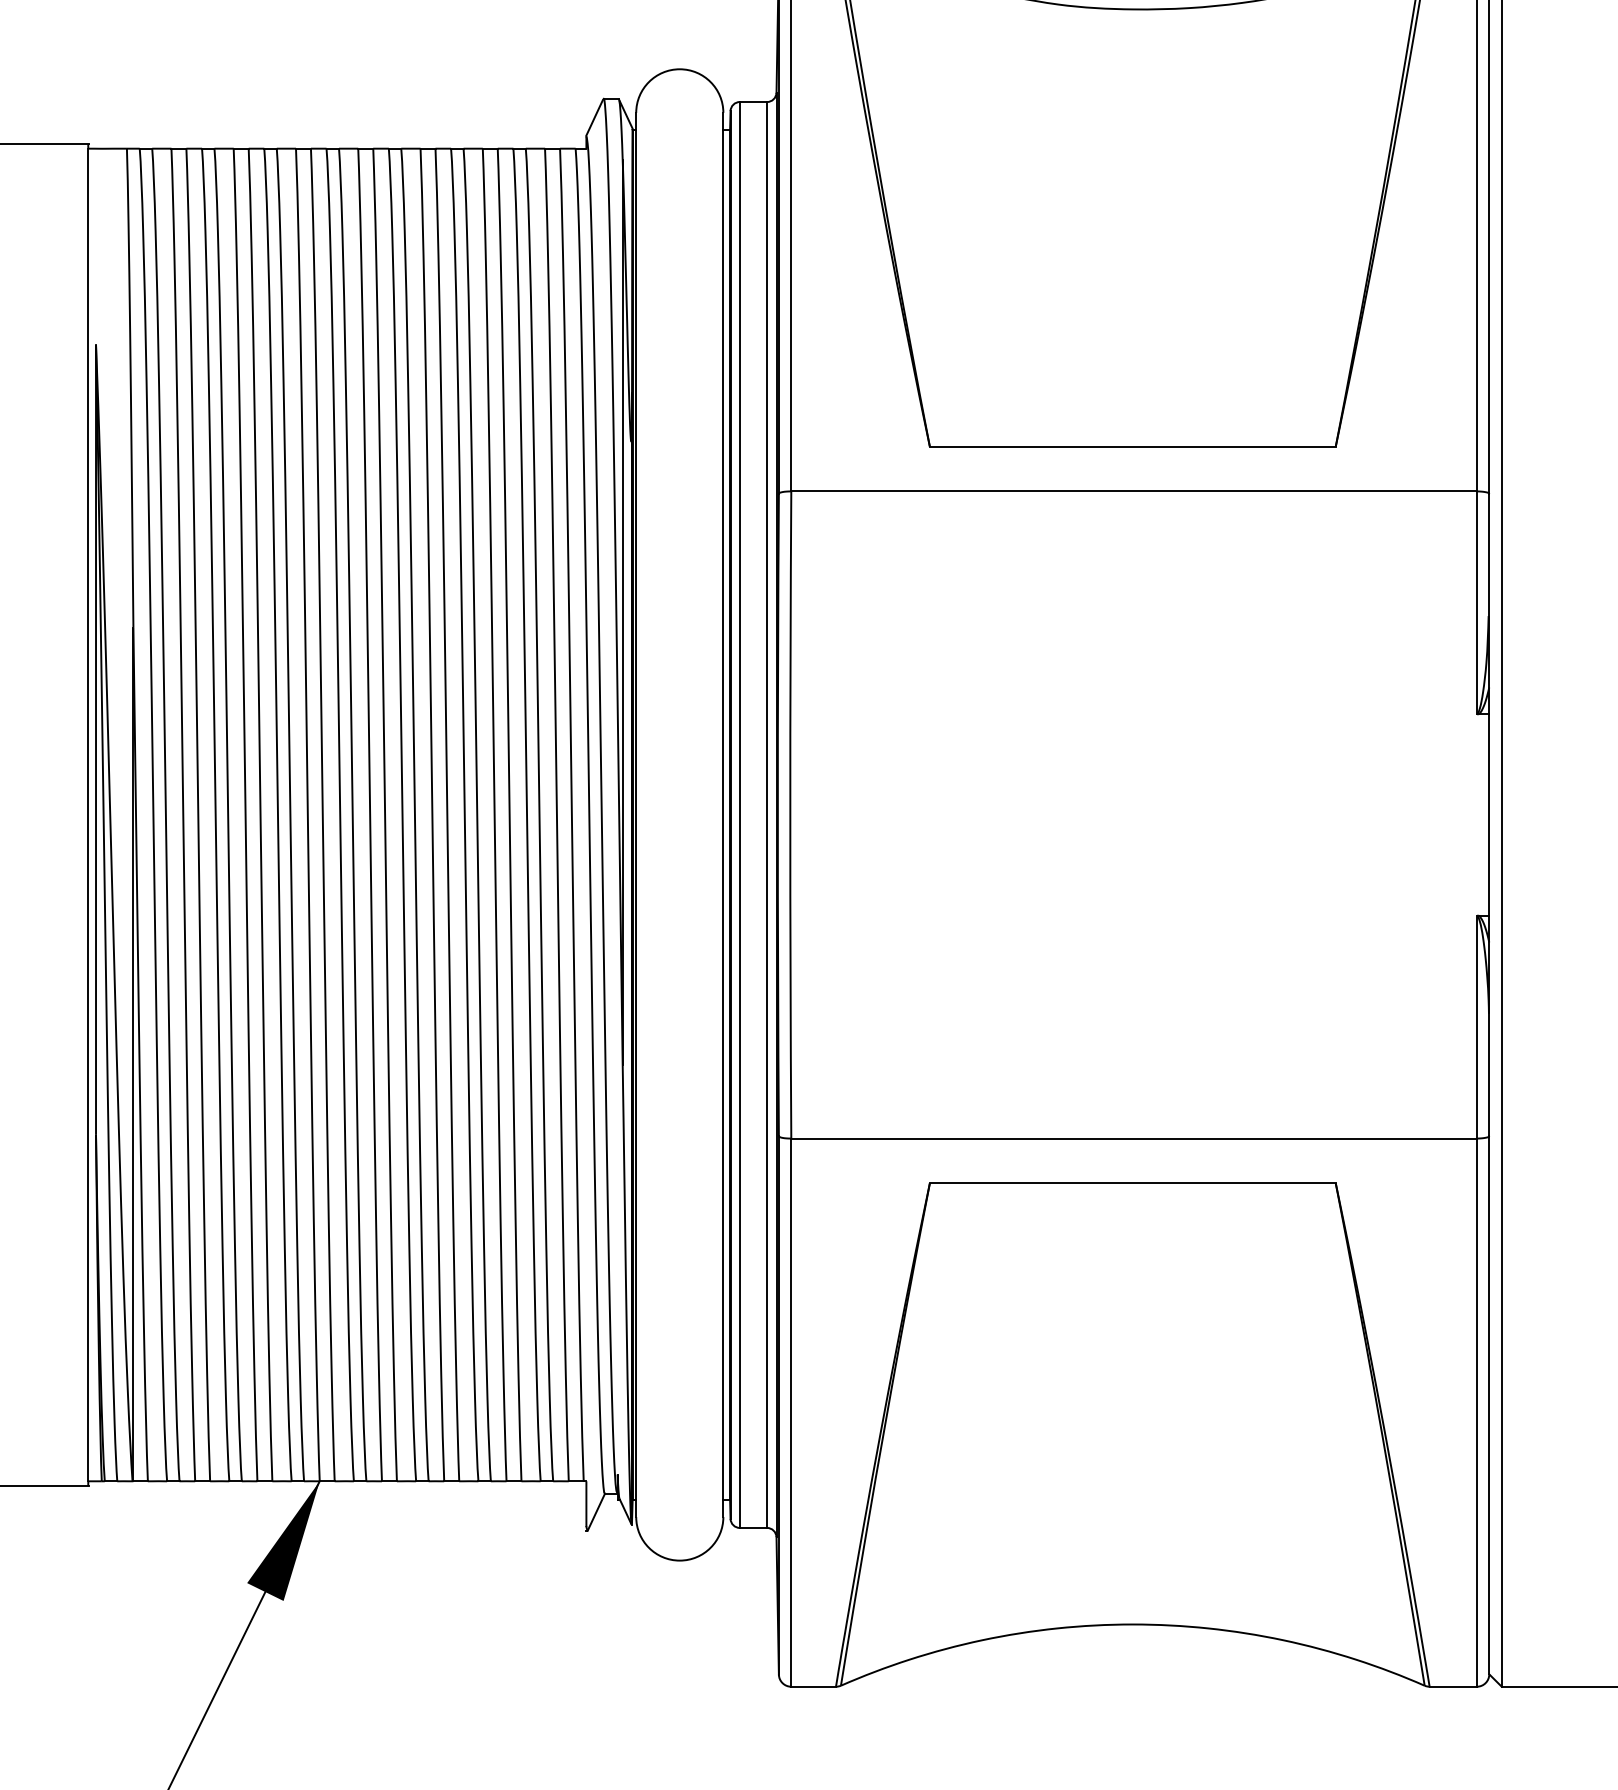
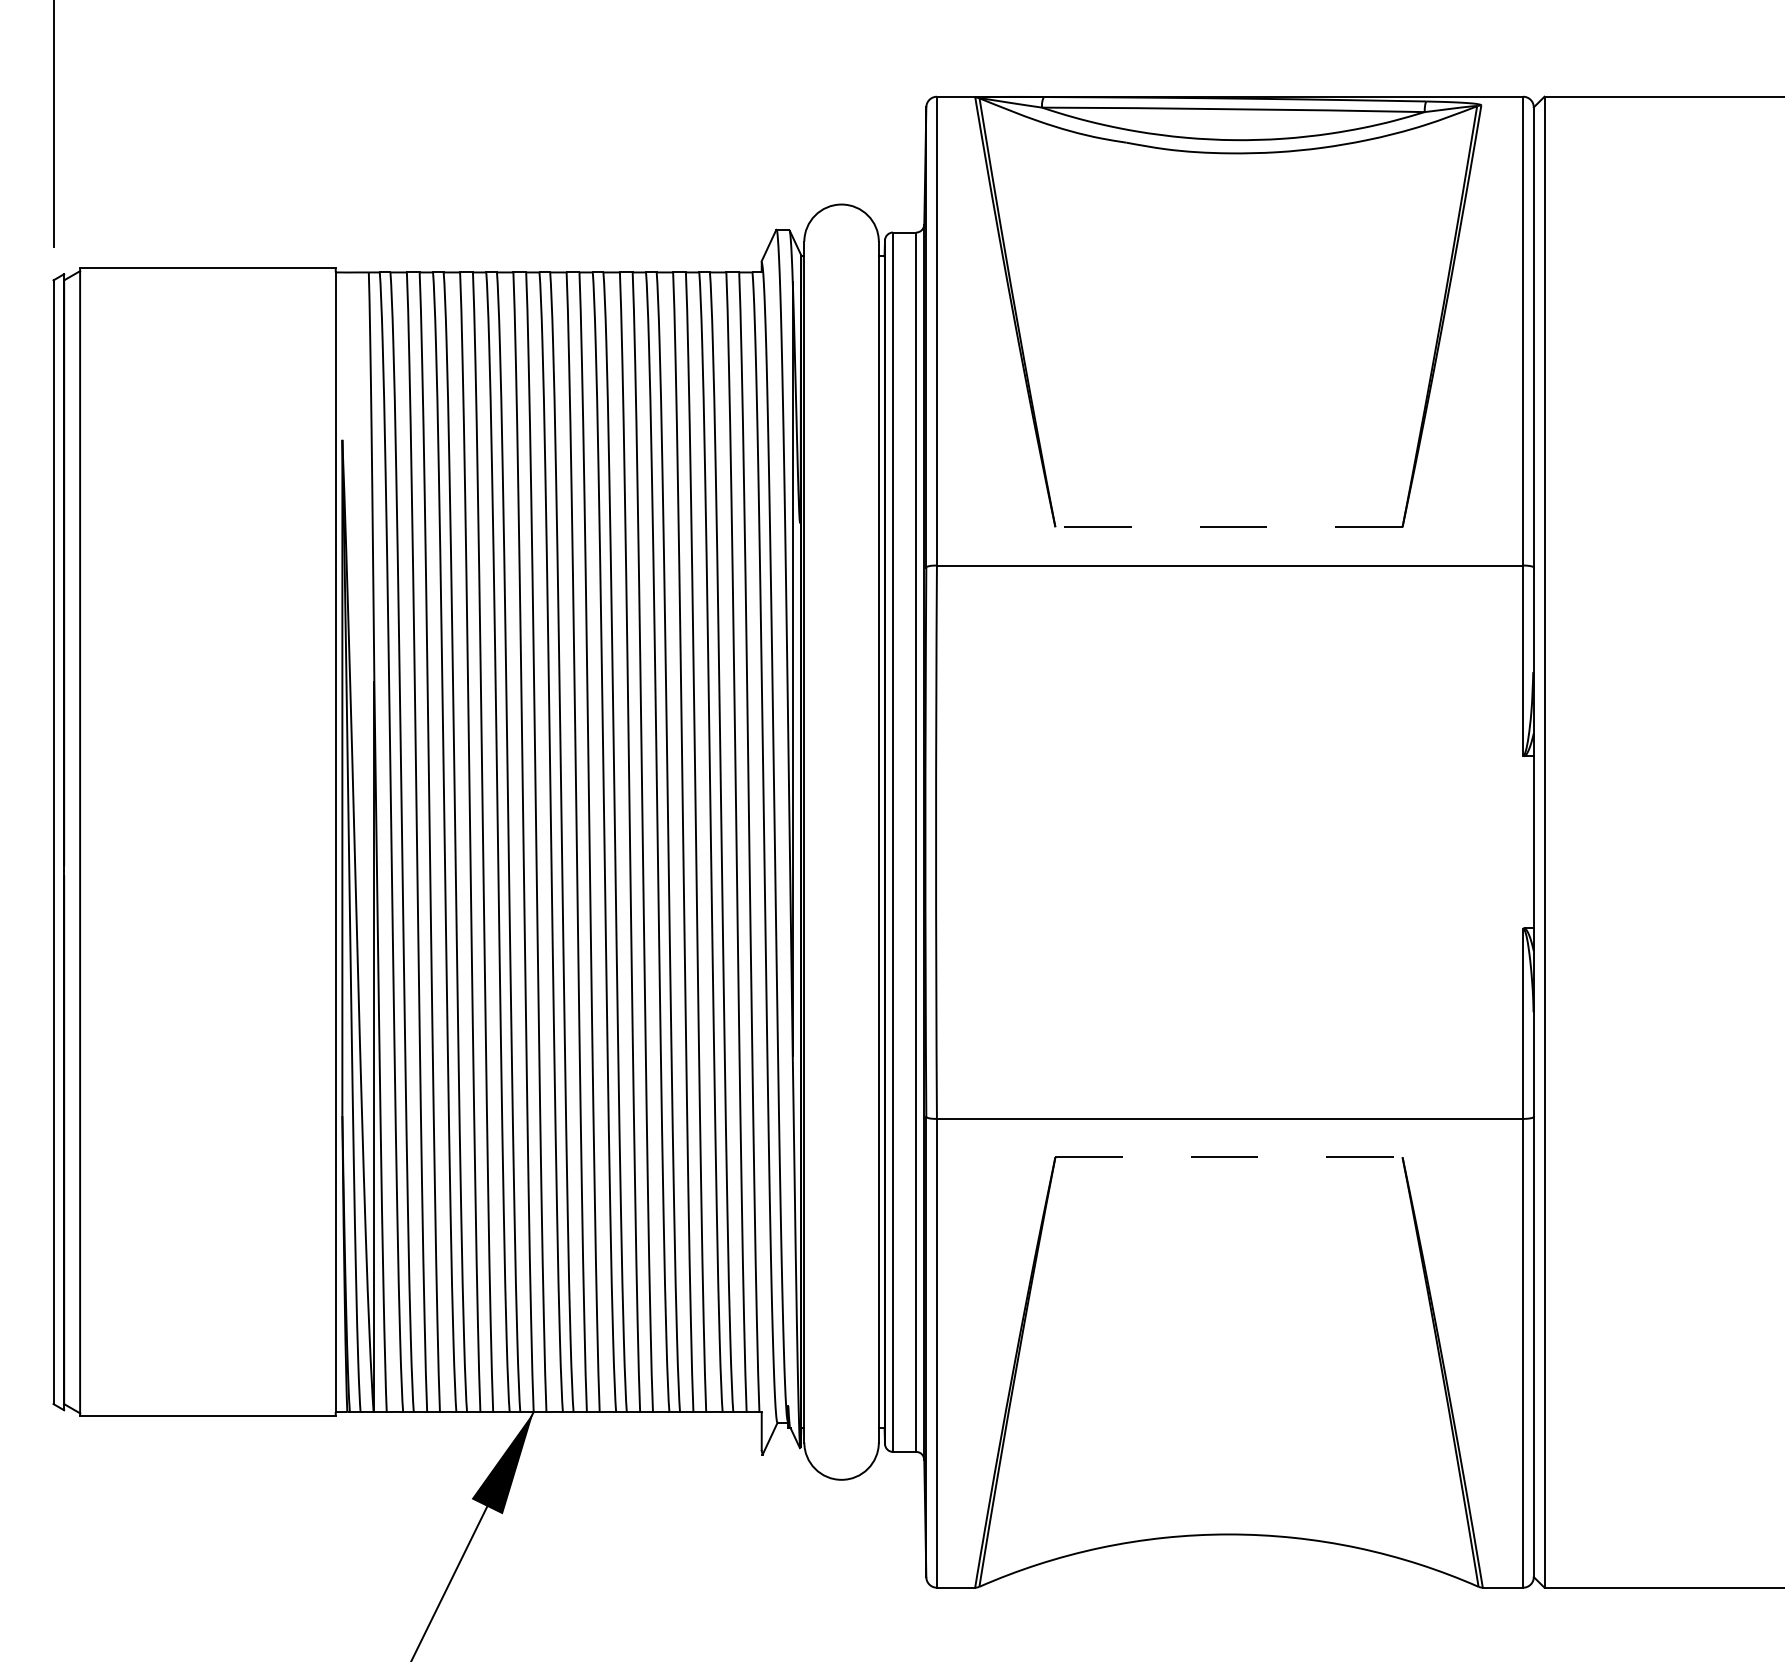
line: (1132, 446) -> (1228, 527), solid -> dashed
line: (1132, 1183) -> (1228, 1157), solid -> dashed

